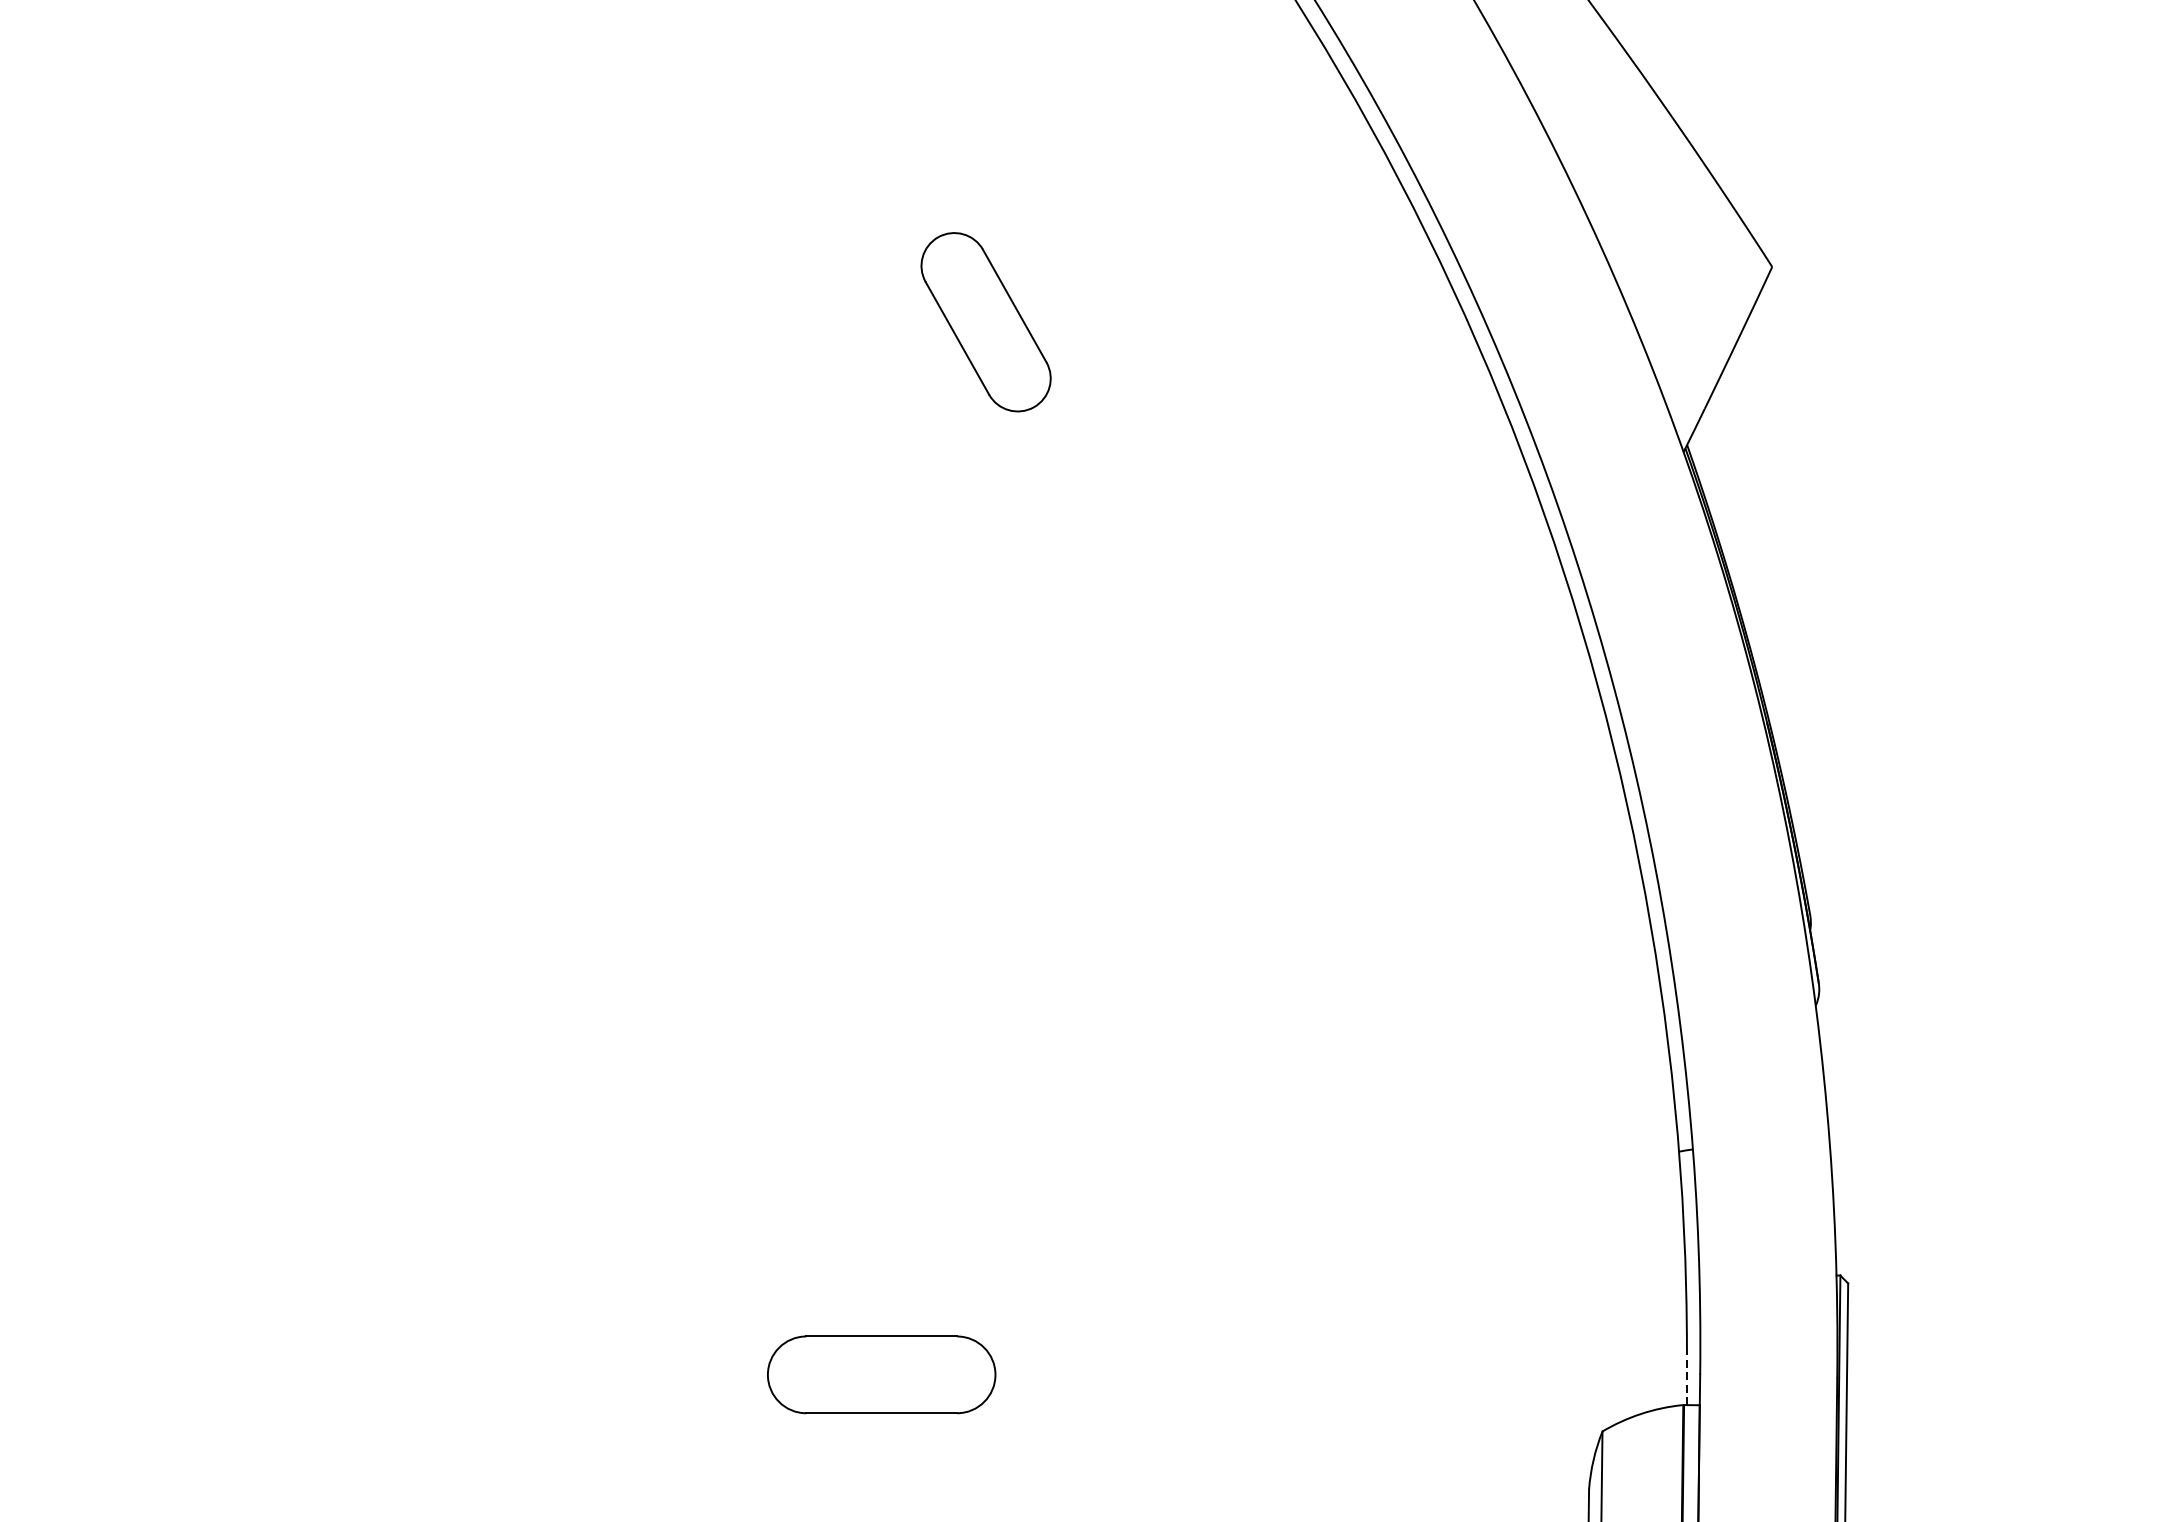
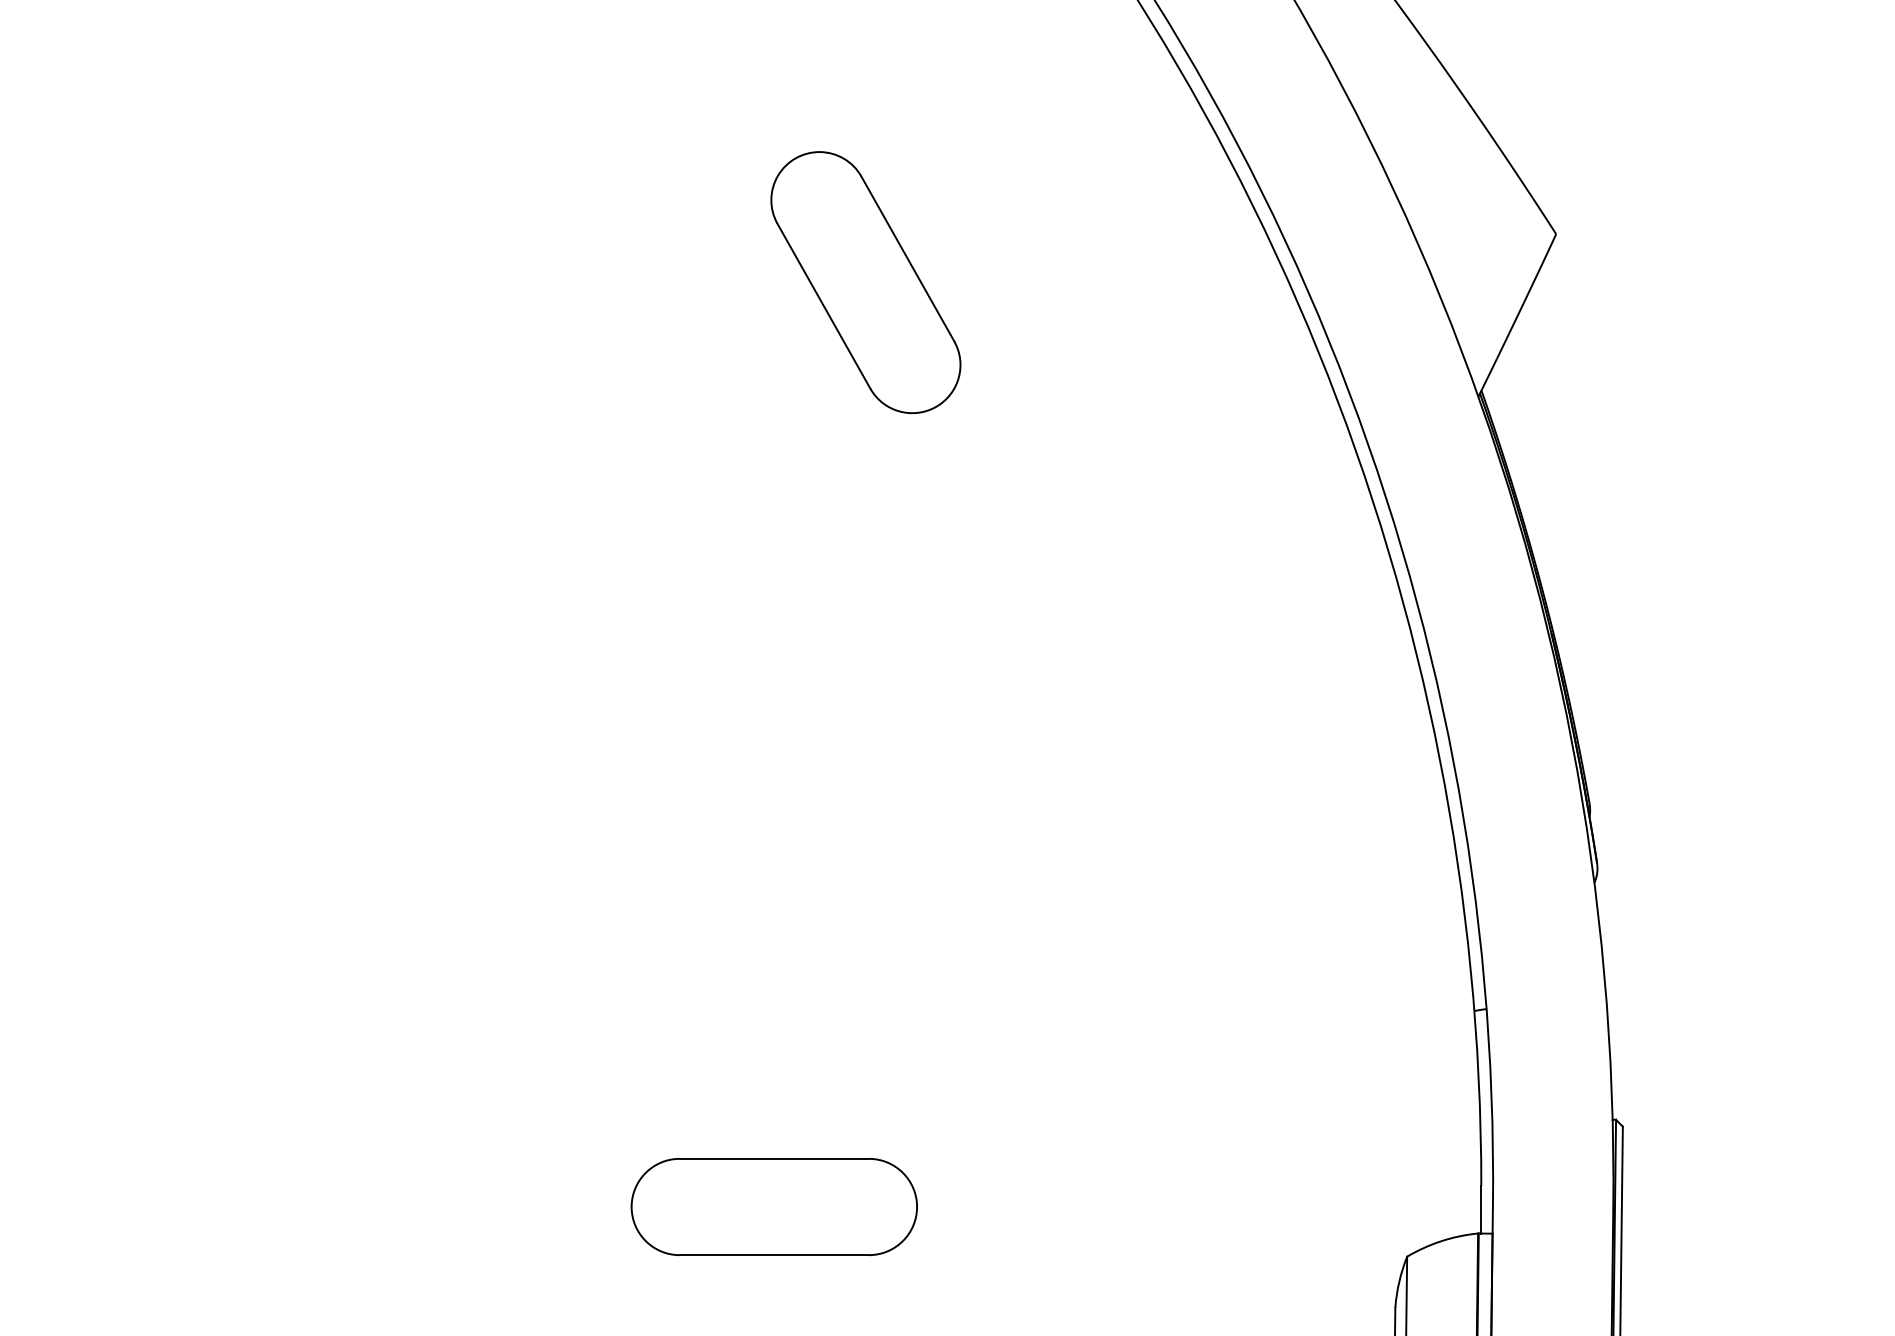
part: (985, 321) -> (865, 282), size x1.67
part: (880, 1374) -> (773, 1206), size x1.43
line: (1687, 1377) -> (1481, 1209), dashed -> solid

